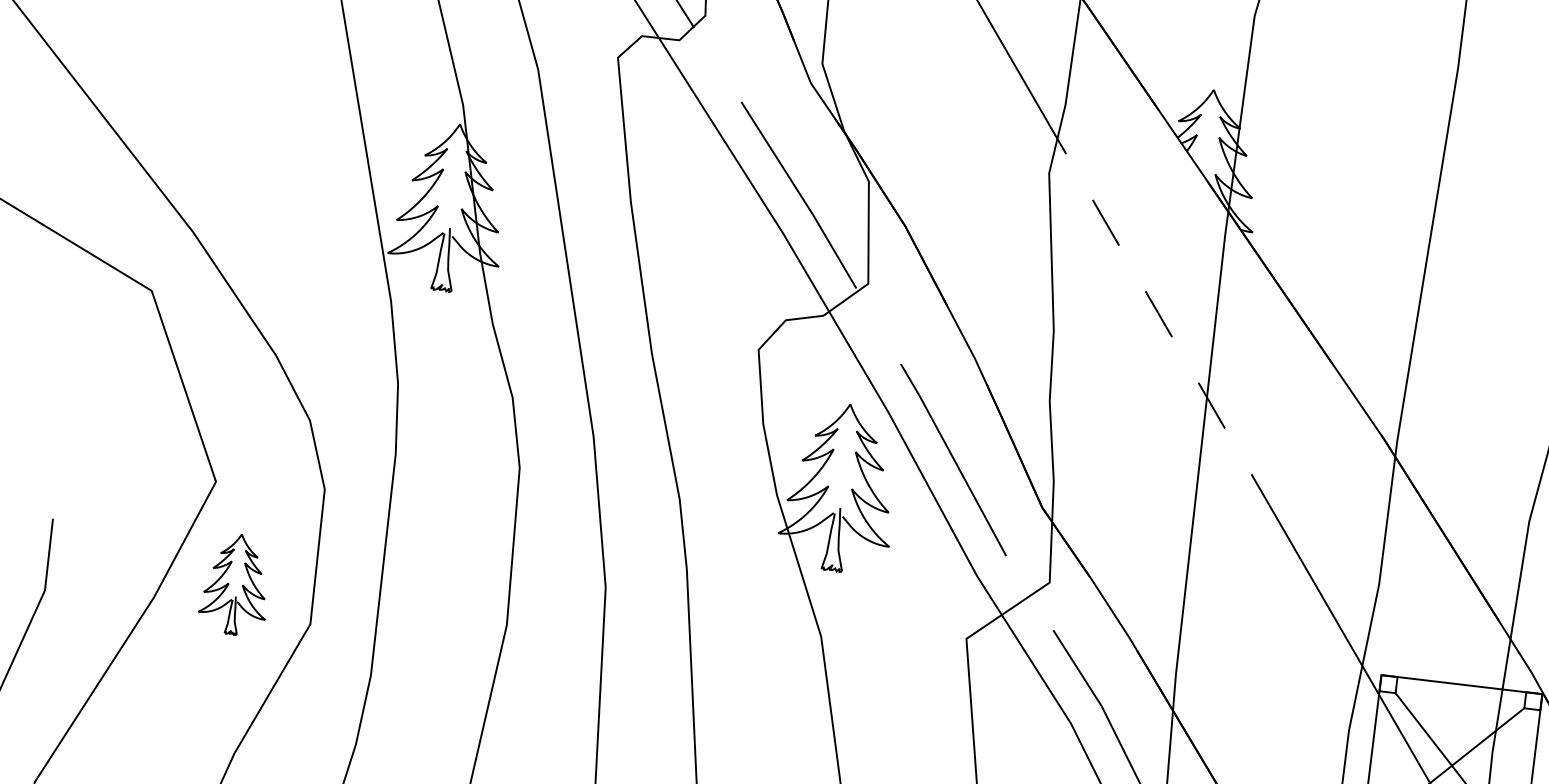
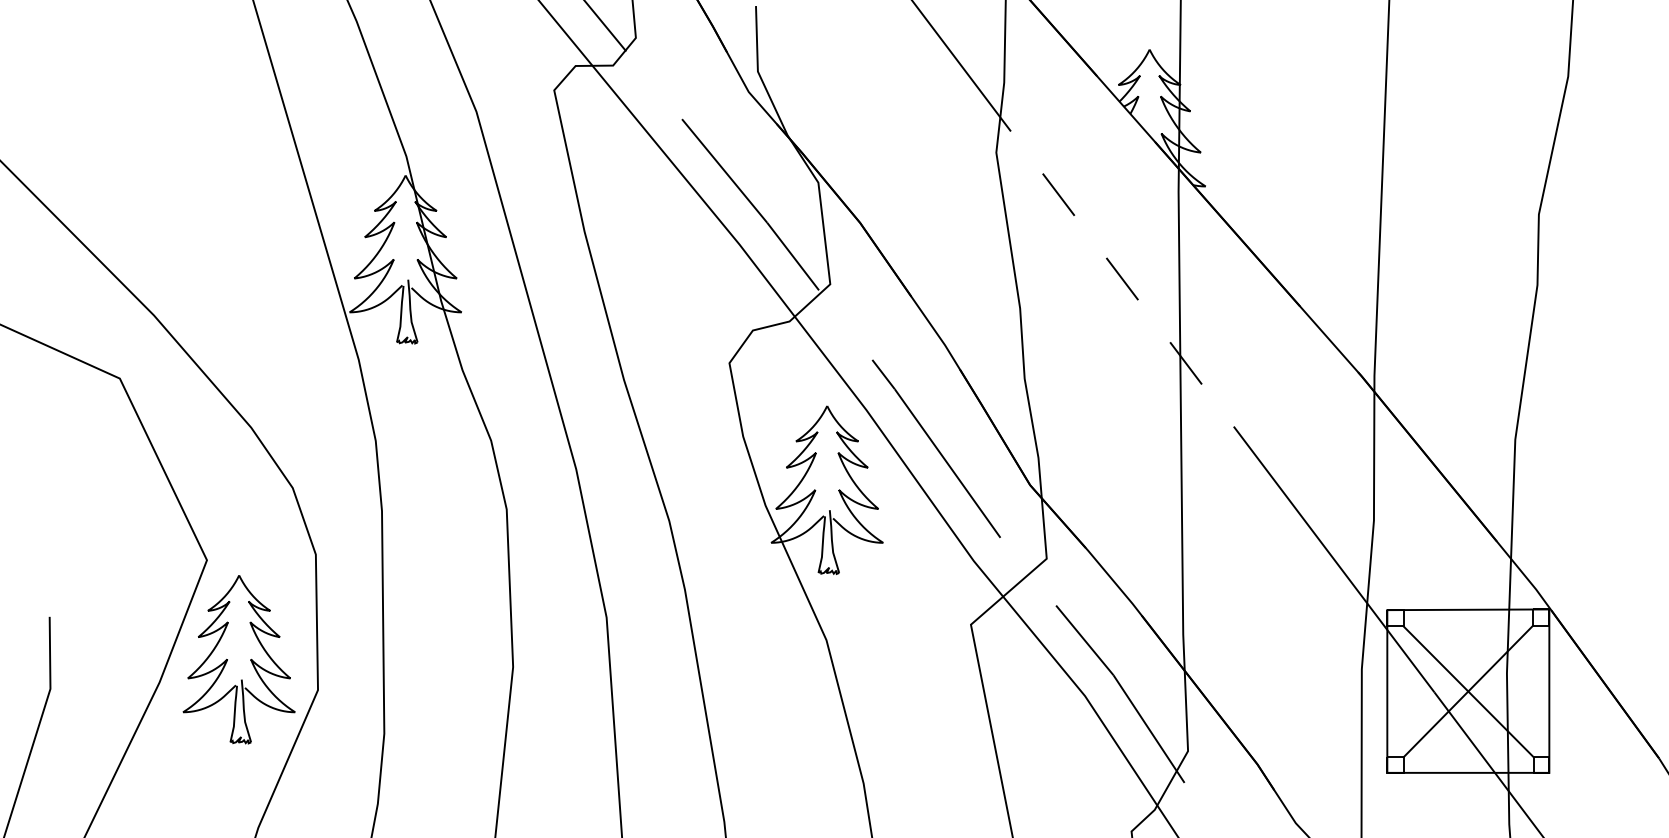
part: (235, 584) -> (238, 659), size x1.67

